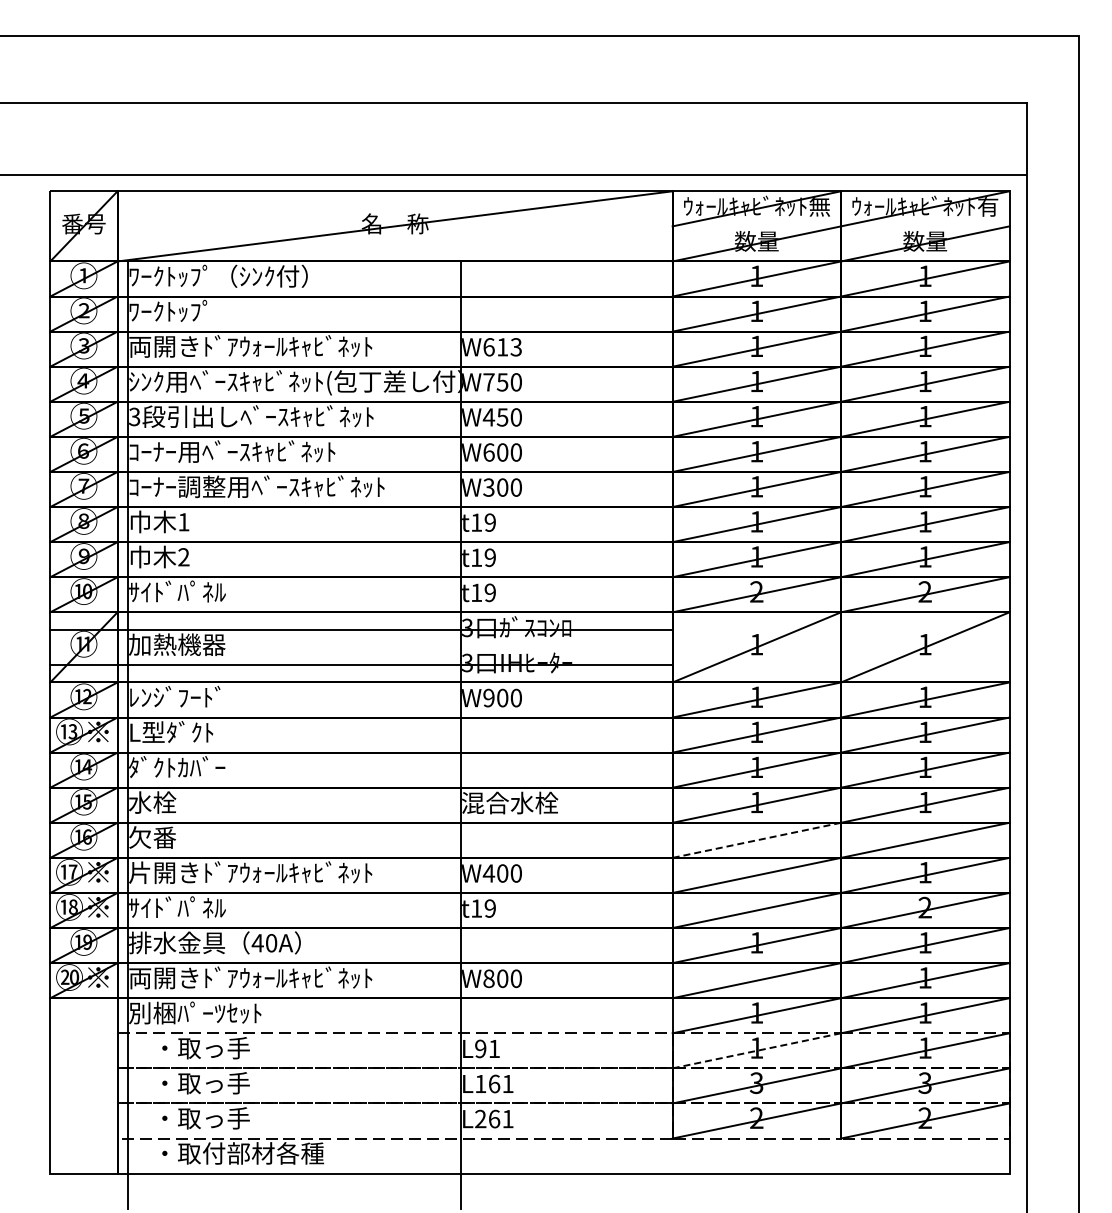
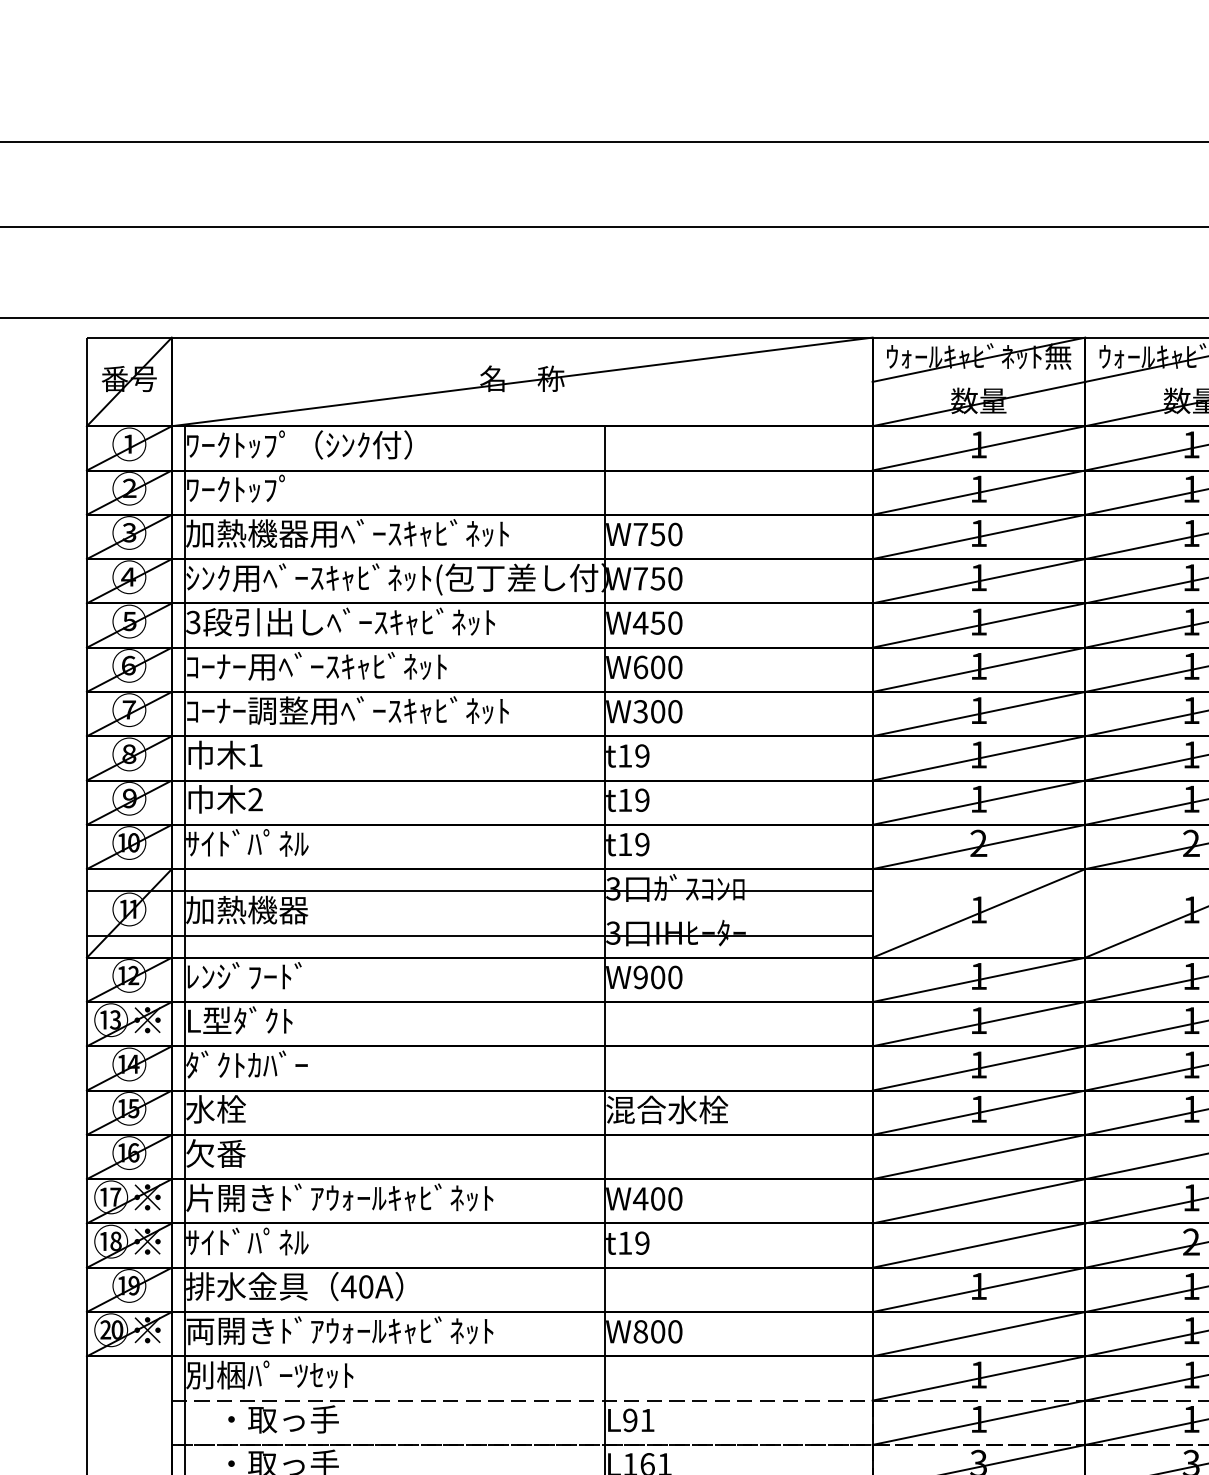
text: (256, 346) -> (347, 533), 両開きﾄﾞｱｳｫｰﾙｷｬﾋﾞﾈｯﾄ -> 加熱機器用ﾍﾞｰｽｷｬﾋﾞﾈｯﾄ
text: (502, 347) -> (657, 534), W613 -> W750
line: (756, 840) -> (978, 1157), dashed -> solid
line: (756, 1050) -> (978, 1422), dashed -> solid

